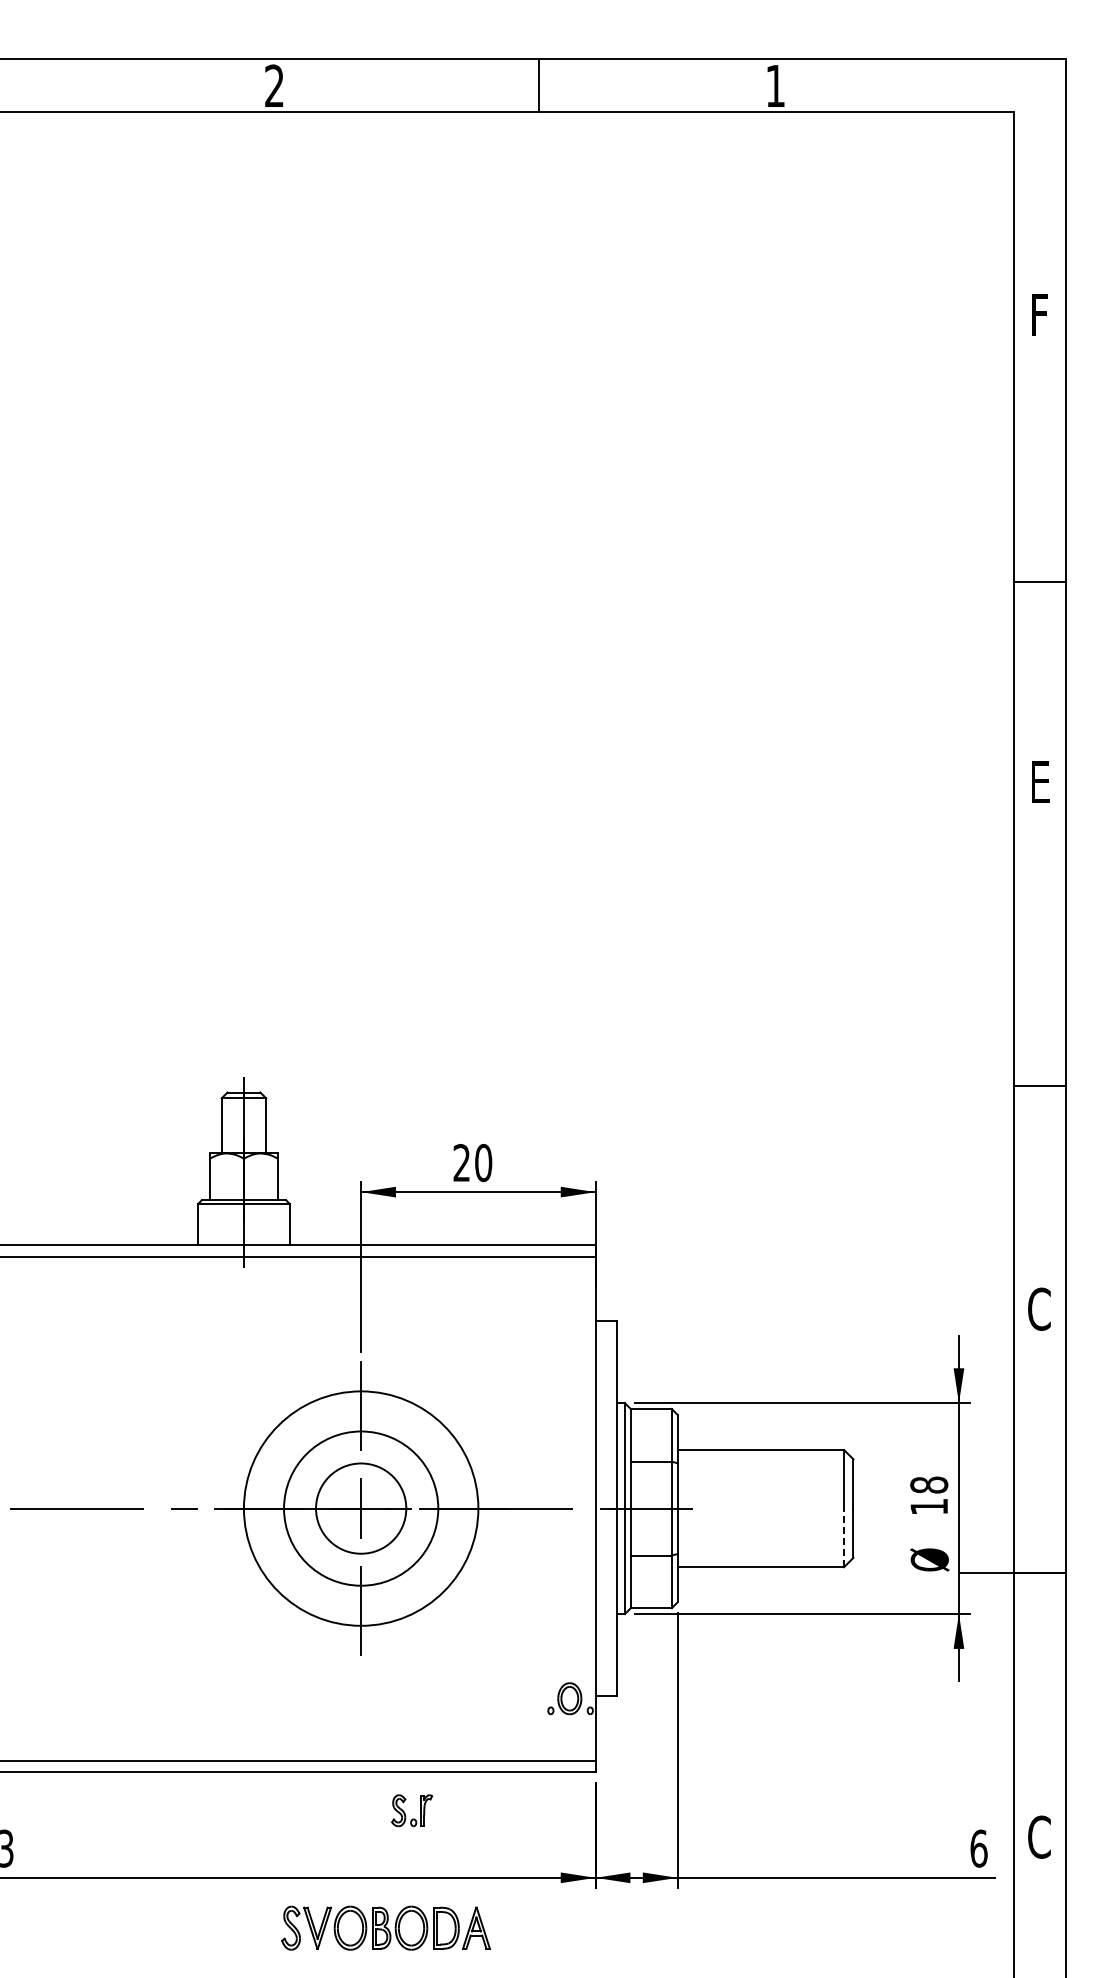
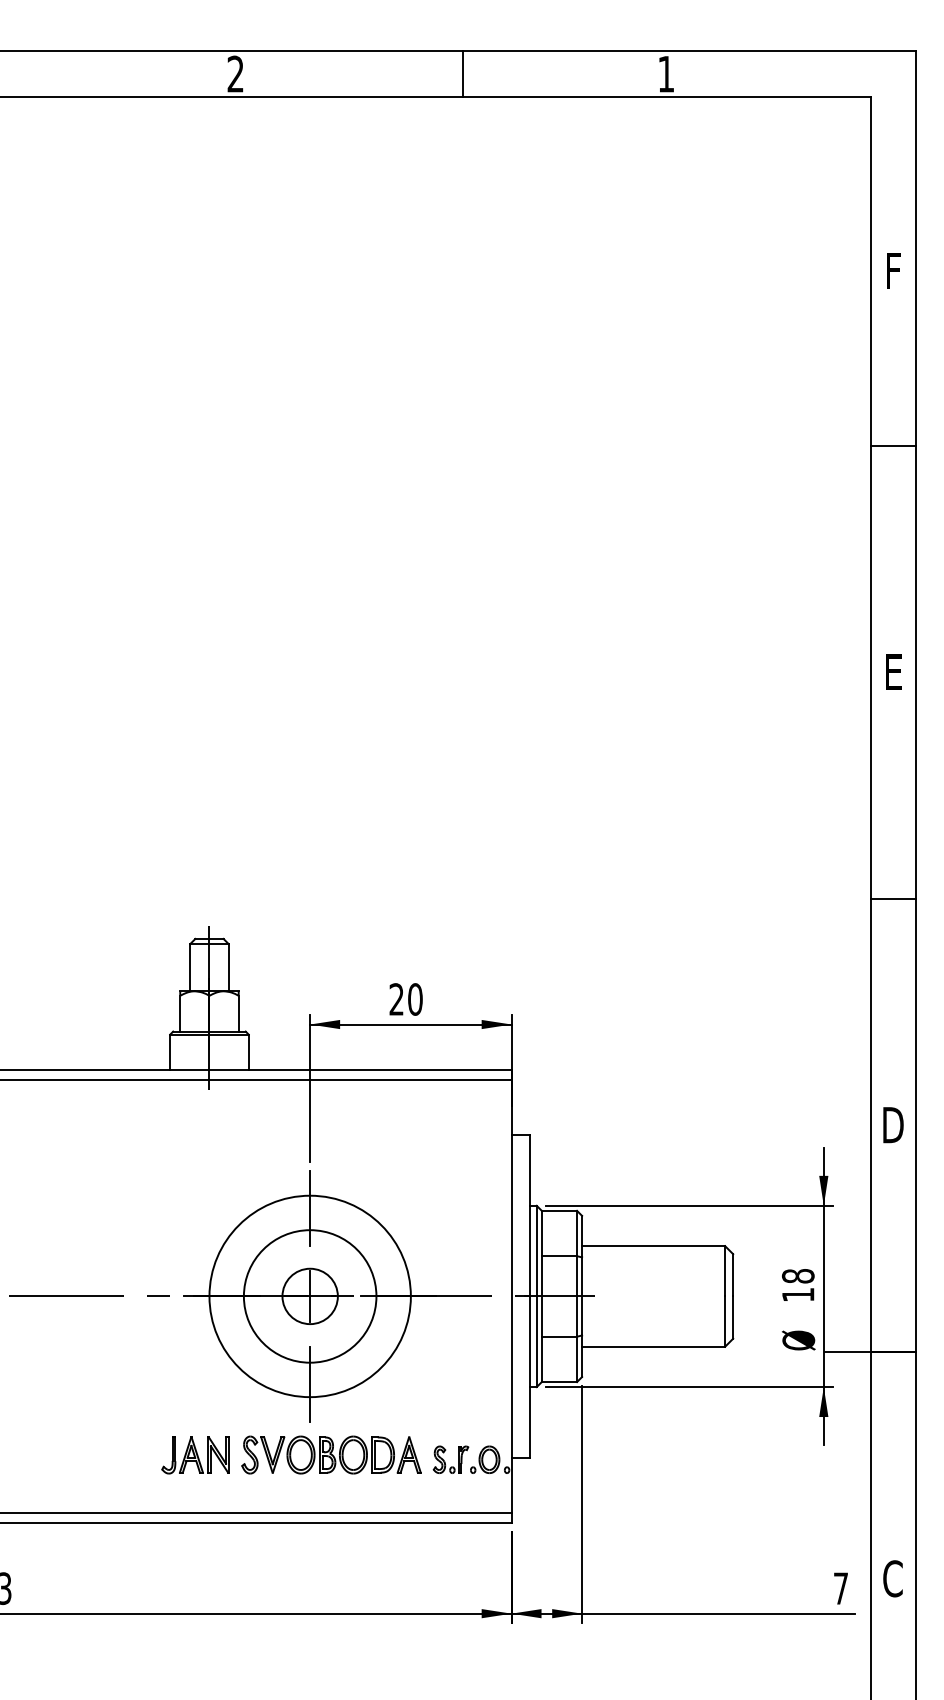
line: (1039, 582) -> (893, 445), moved
line: (1039, 1085) -> (893, 898), moved
text: (1039, 1308) -> (893, 1124), C -> D
circle: (360, 1508) -> (309, 1296), size x0.71
line: (844, 1537) -> (725, 1321), dashed -> solid
part: (227, 1693) -> (195, 1455), added
part: (405, 1813) -> (445, 1462), moved
text: (978, 1848) -> (840, 1588), 6 -> 7
part: (385, 1927) -> (331, 1454), moved

